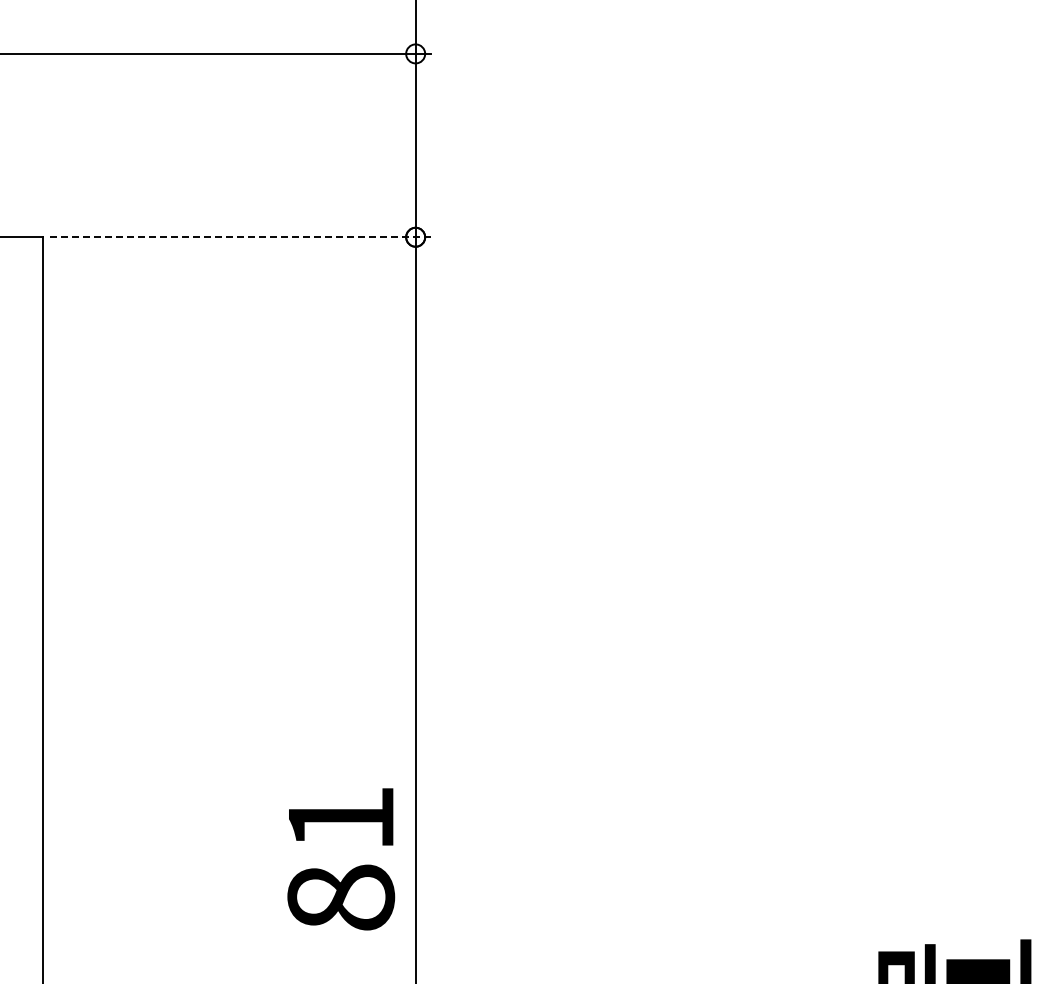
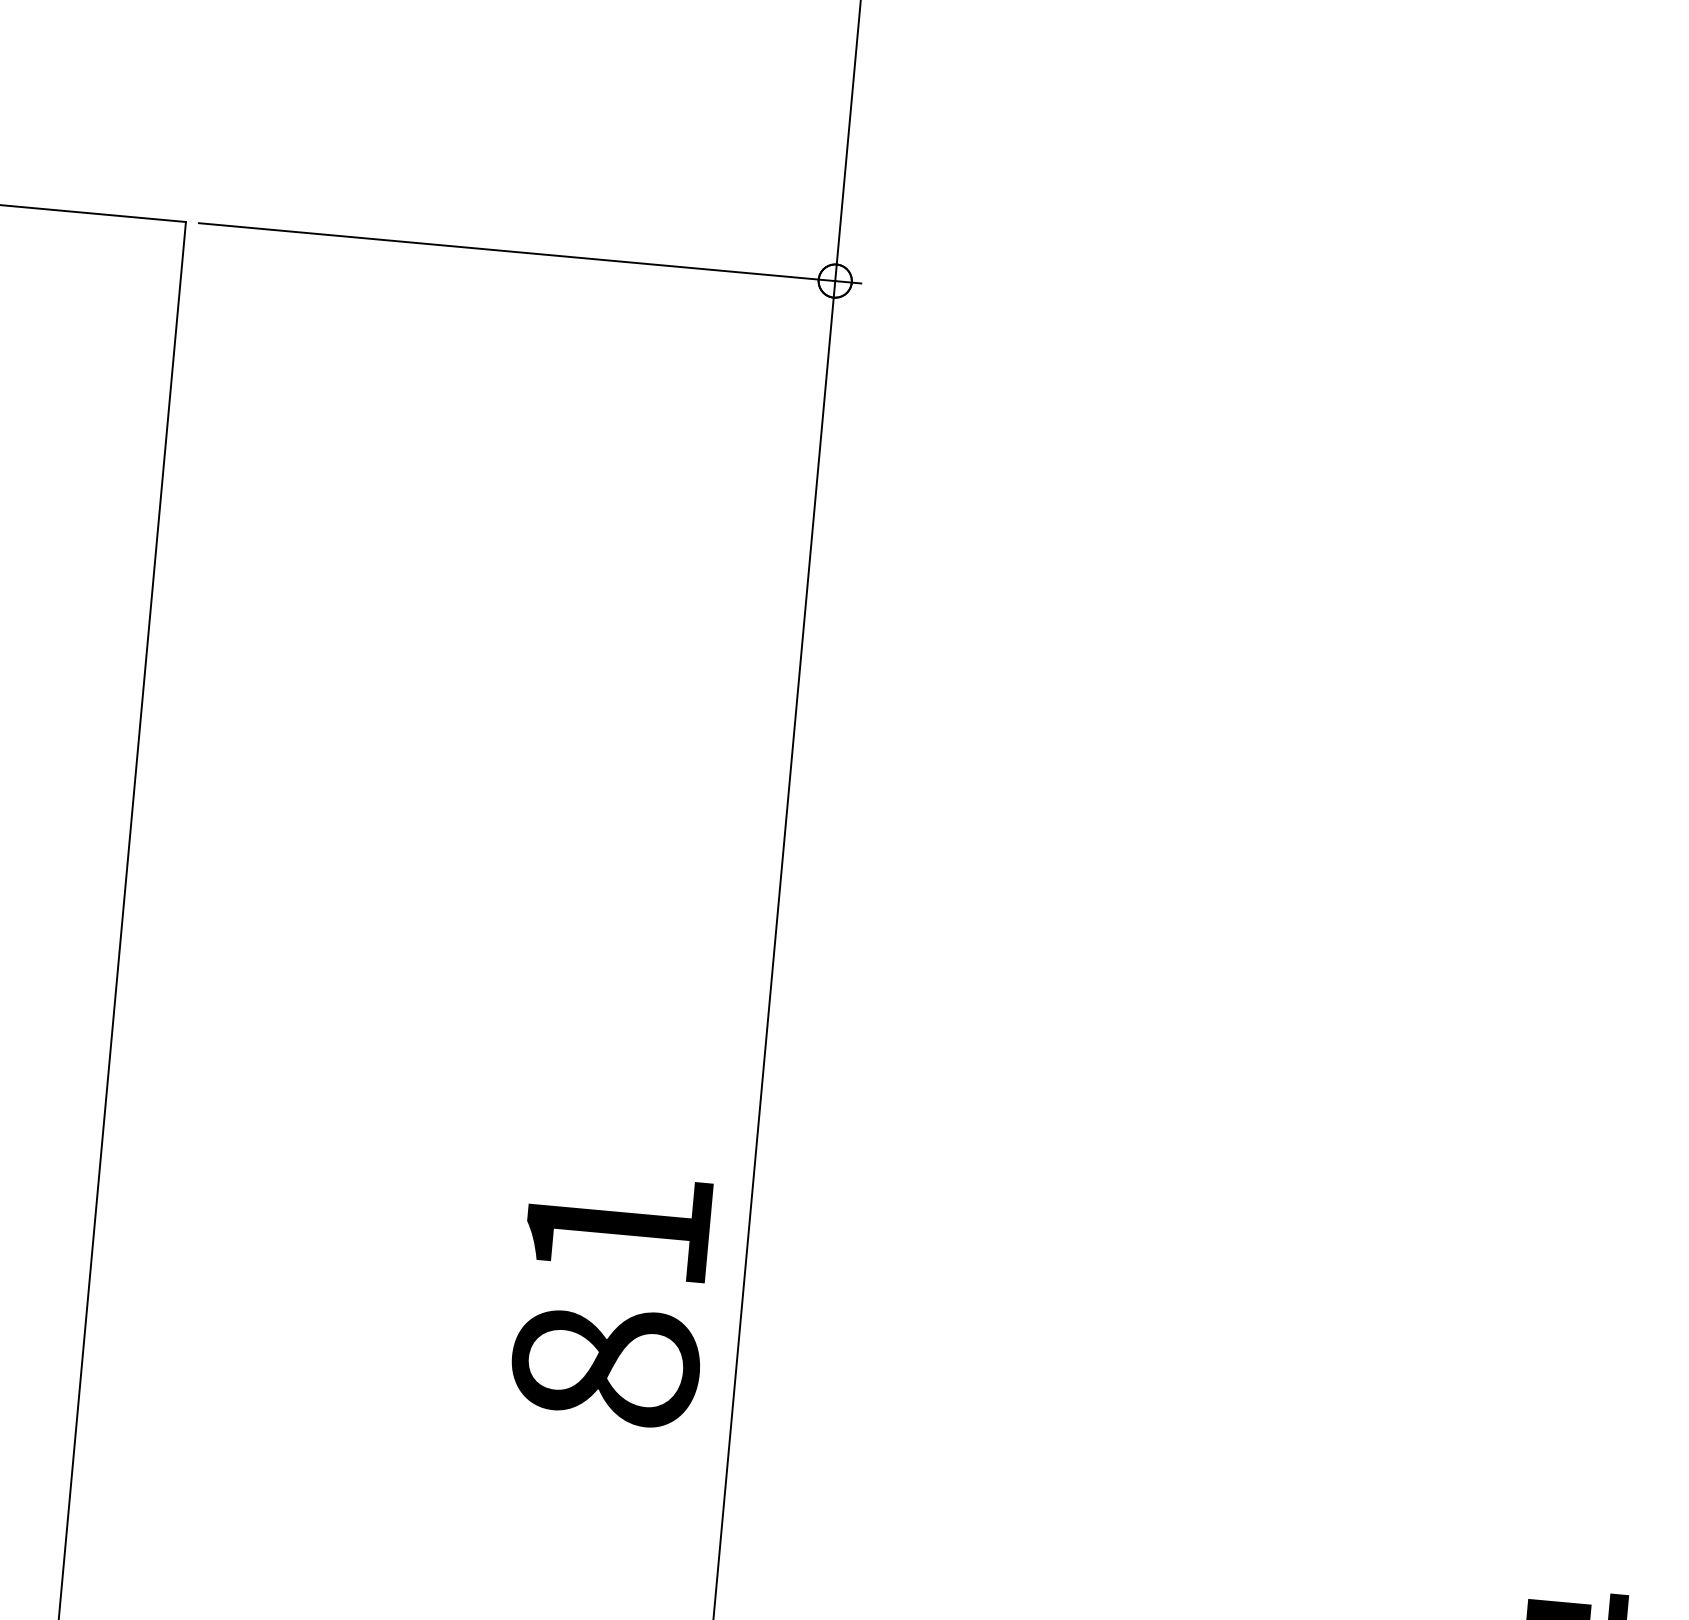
line: (241, 237) -> (531, 253), dashed -> solid
text: (341, 859) -> (612, 1299), moved

